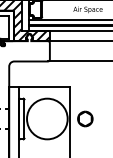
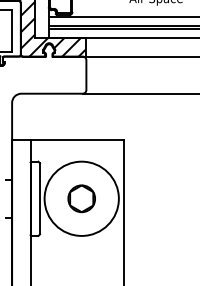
part: (85, 118) -> (82, 197), moved

